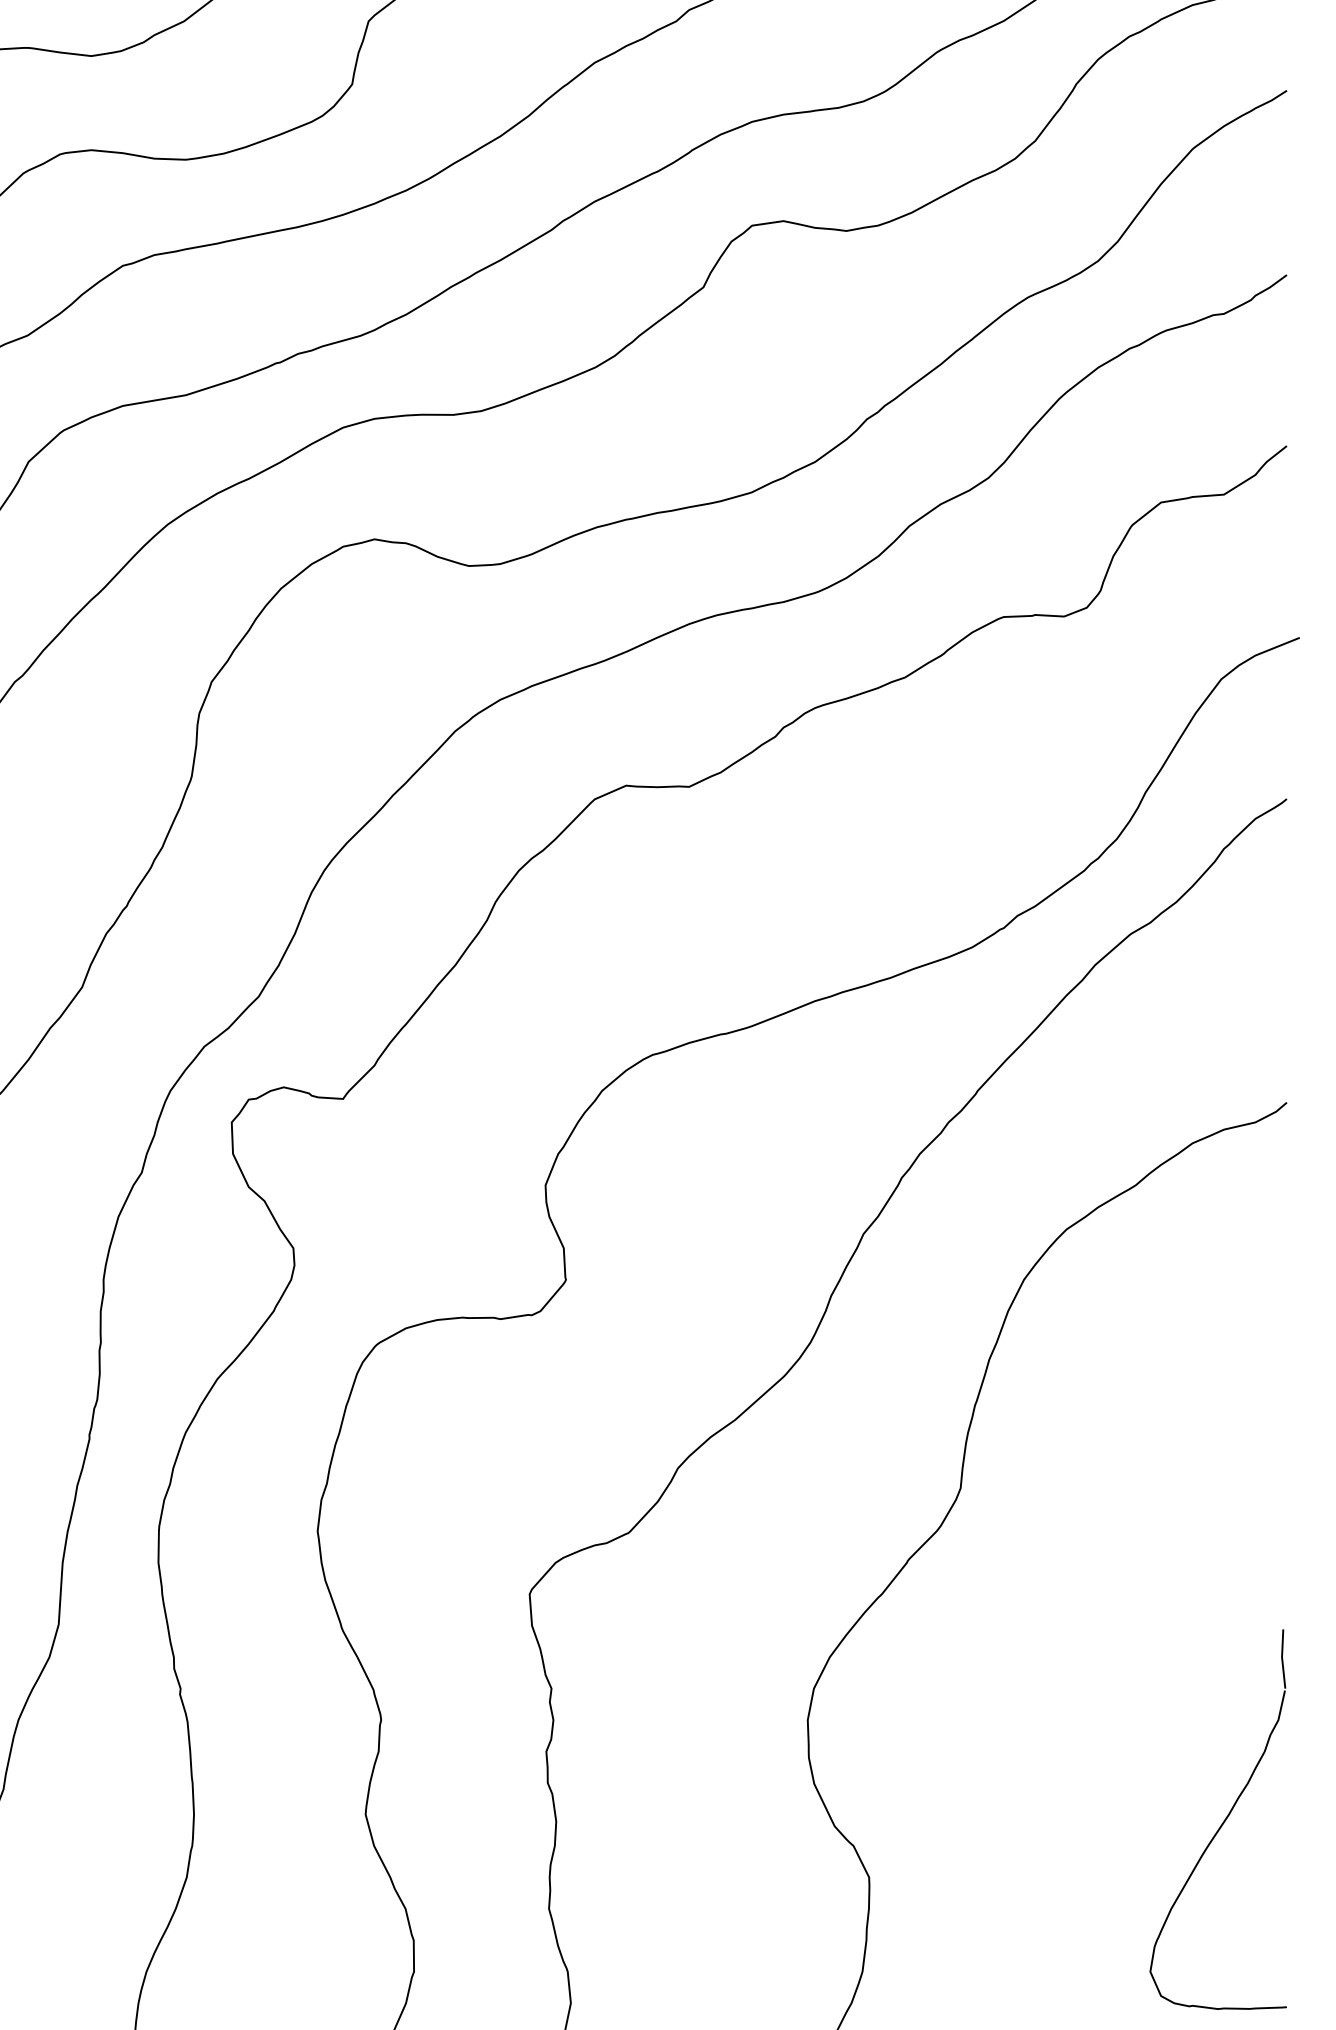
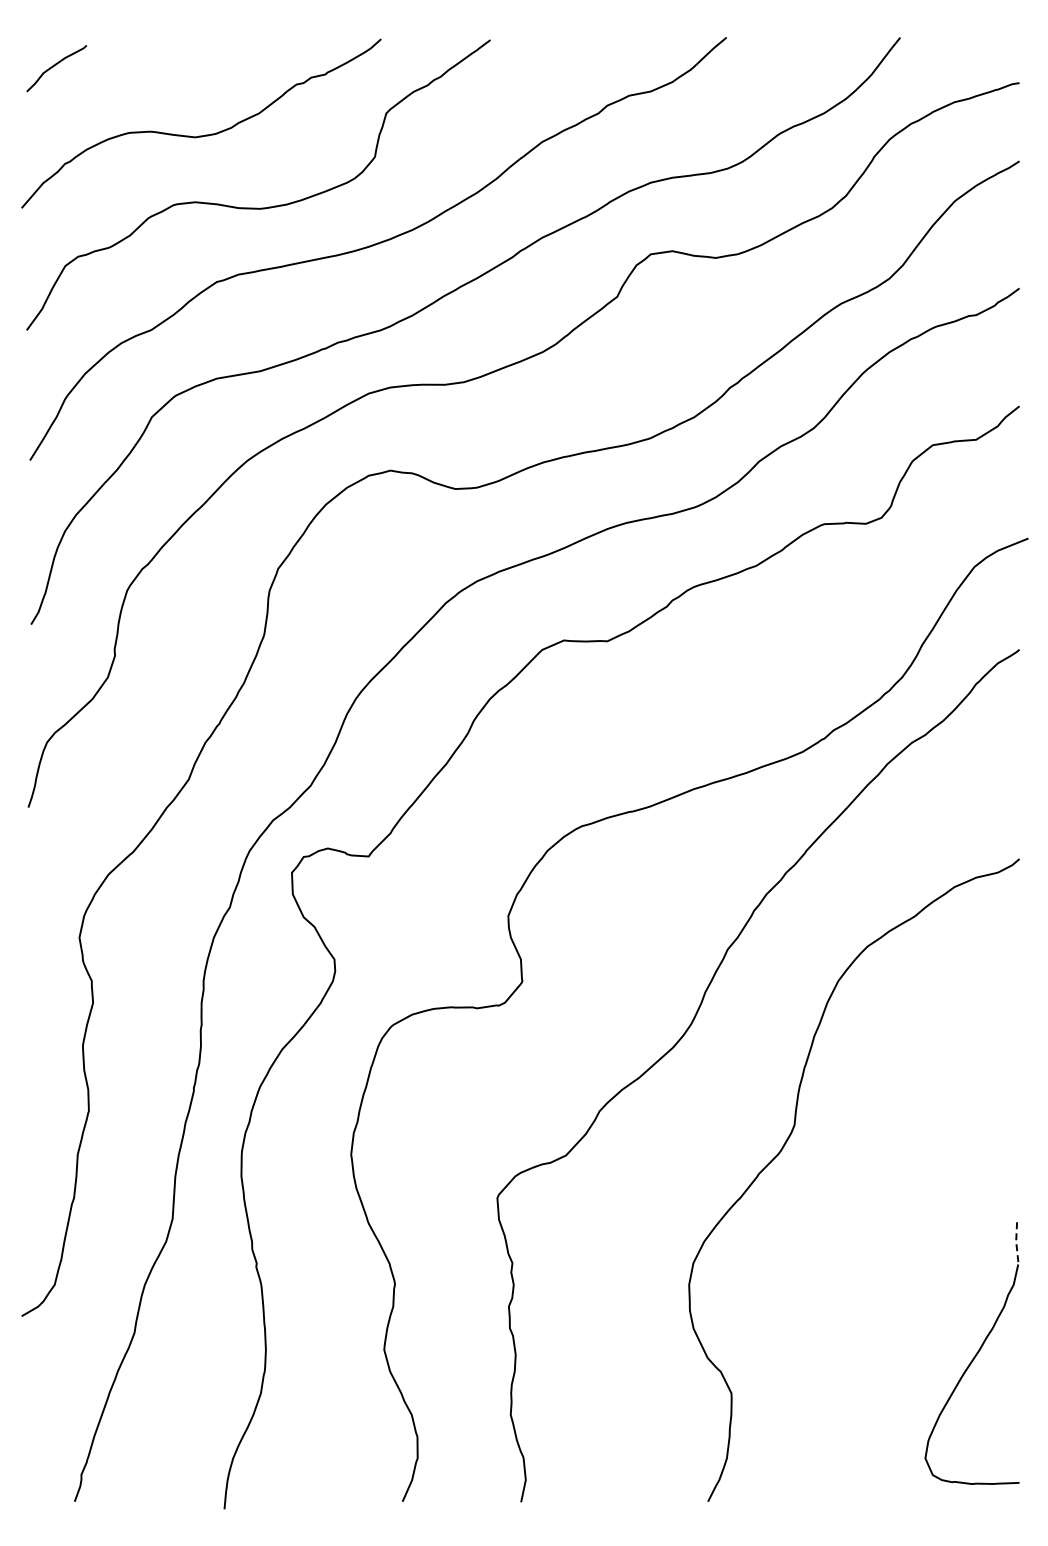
line: (1282, 1658) -> (1016, 1242), solid -> dashed

